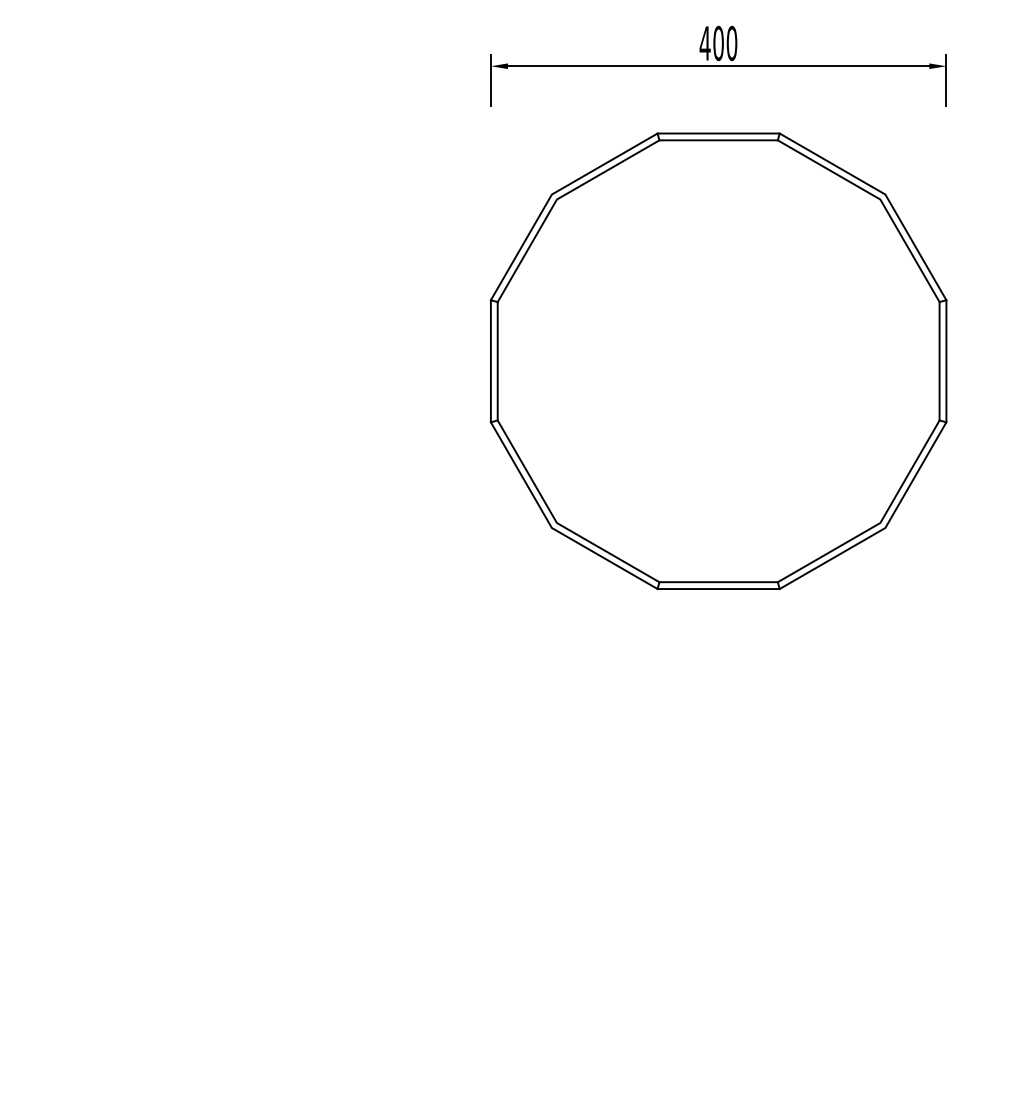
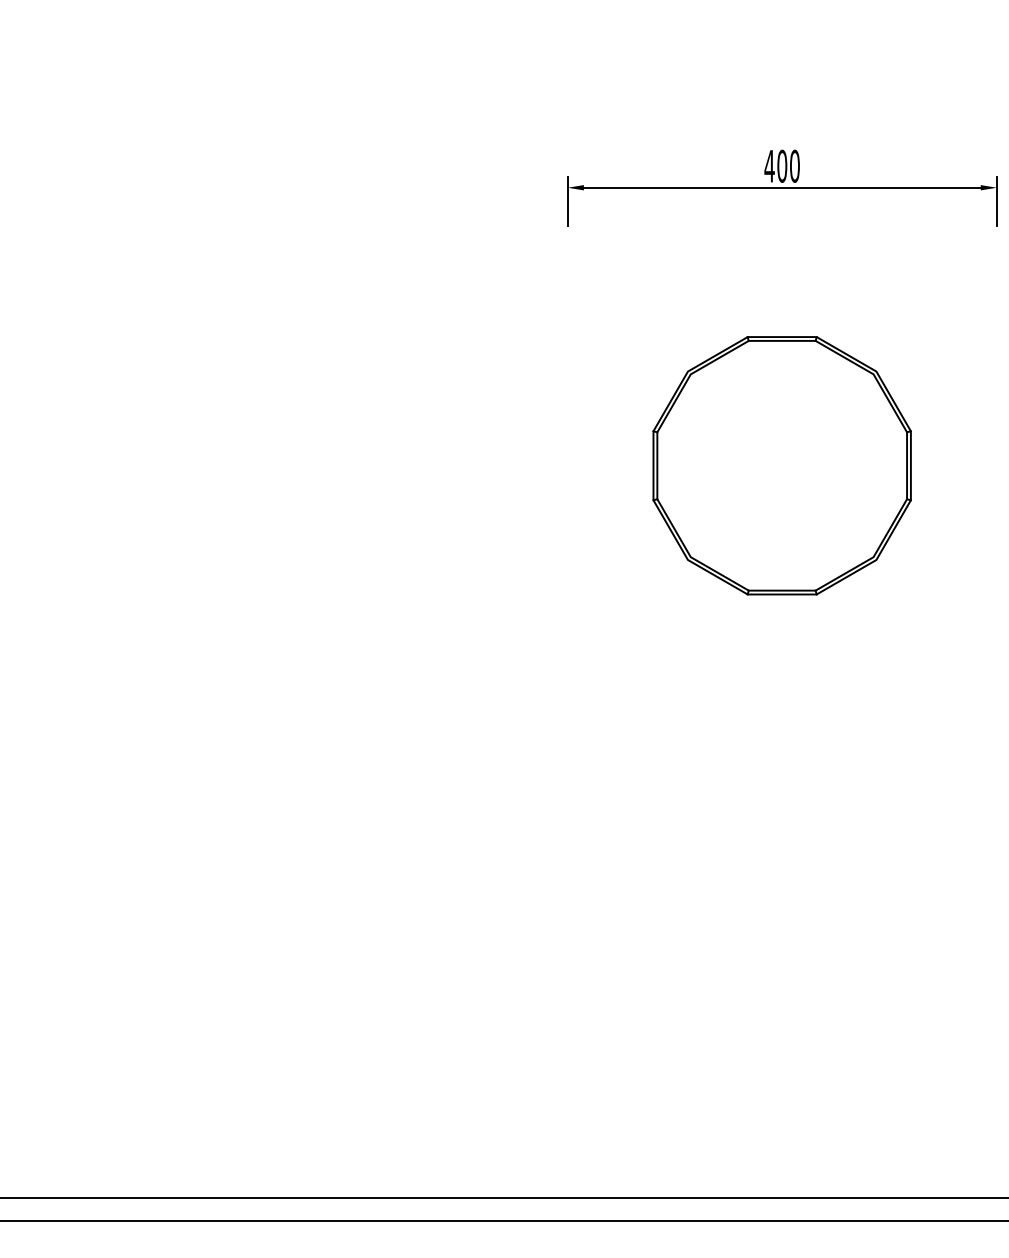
part: (717, 361) -> (781, 465), size x0.6

